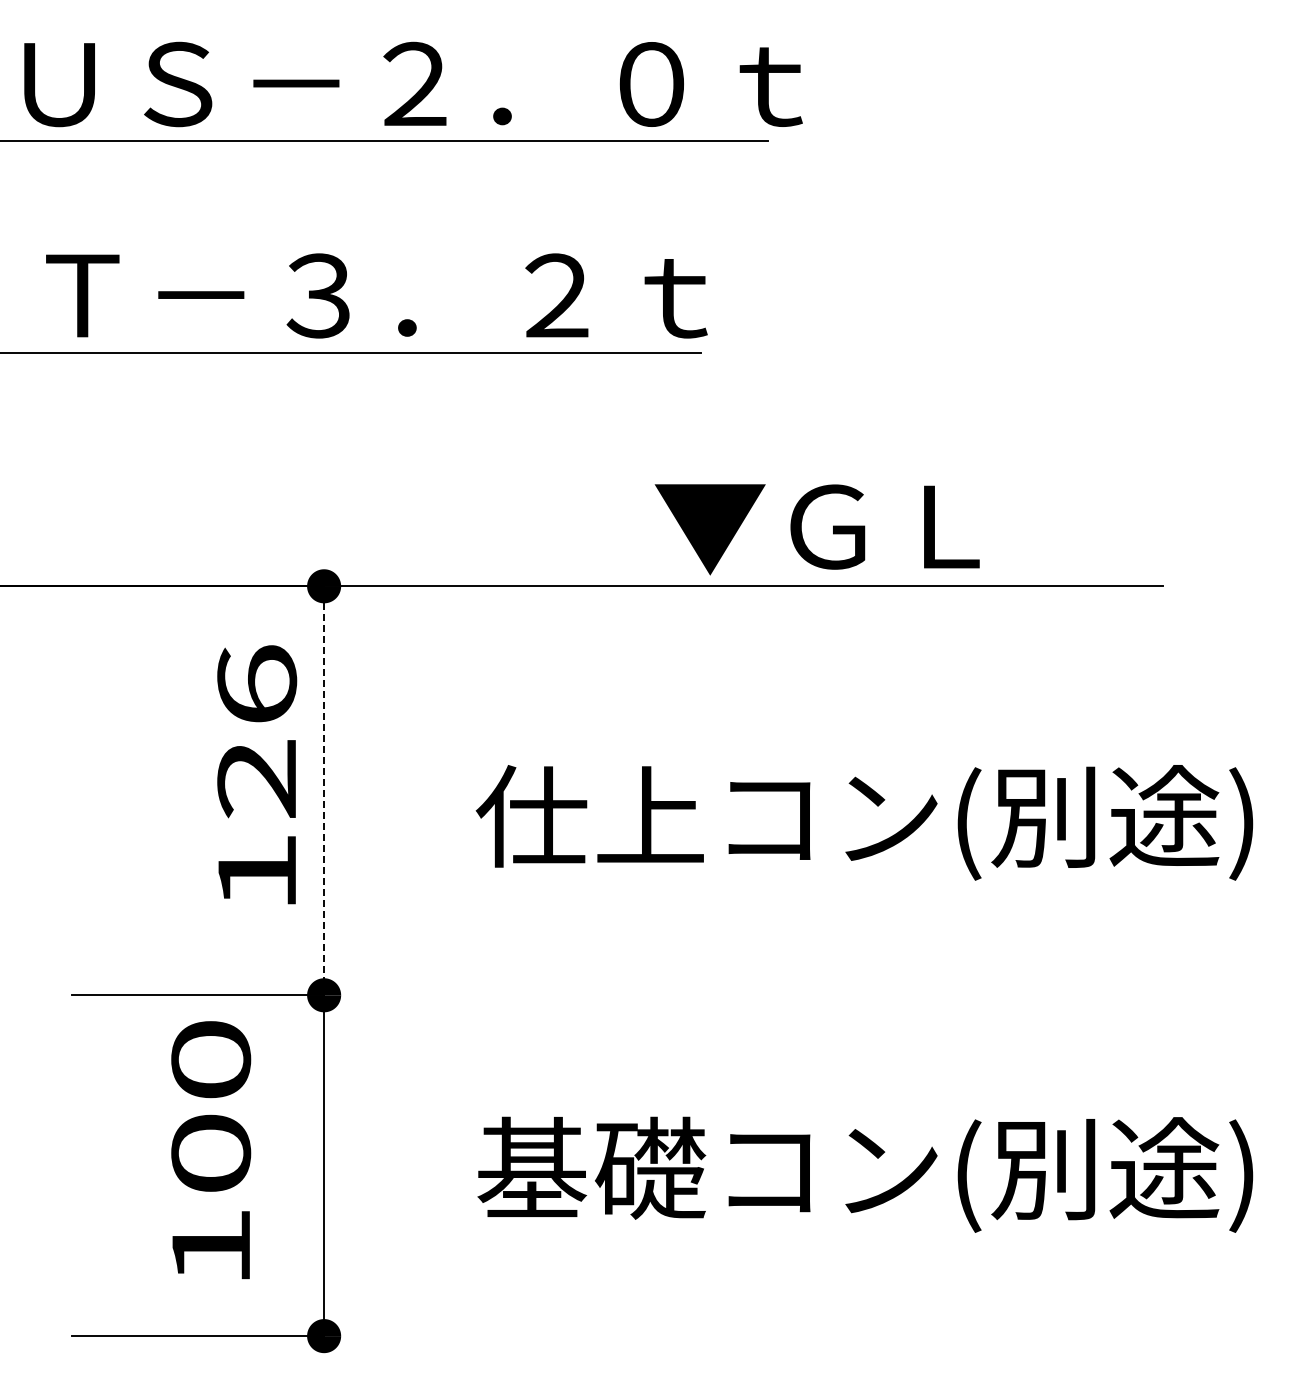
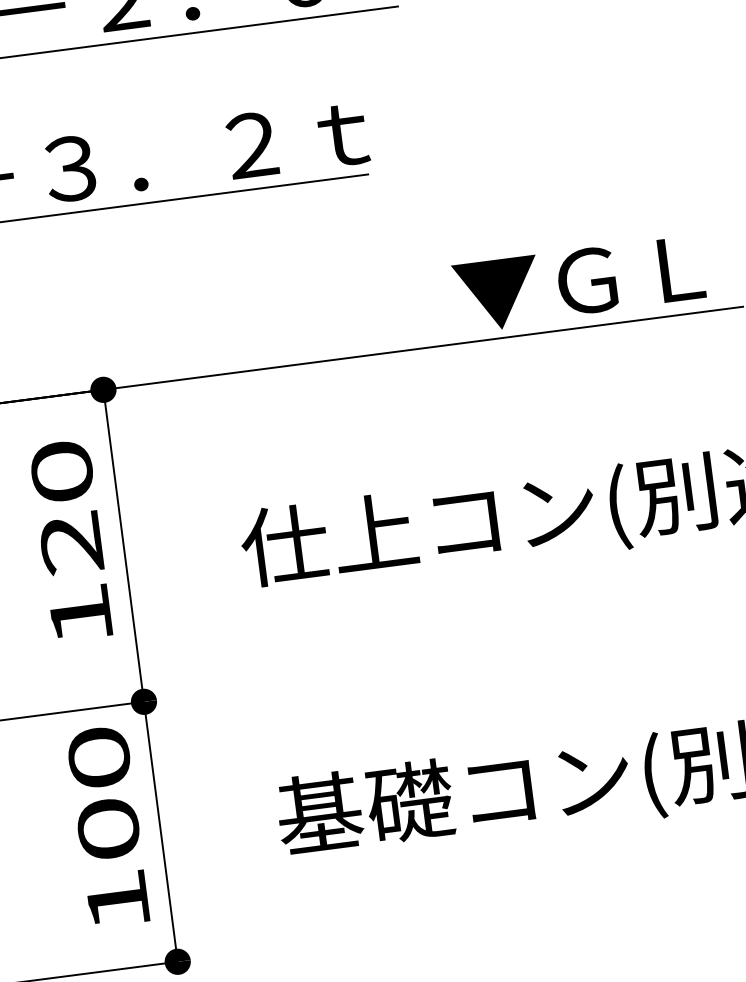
text: (816, 529) -> (578, 284), moved
text: (257, 684) -> (62, 471), 126 -> 120
line: (324, 790) -> (123, 545), dashed -> solid
text: (211, 1150) -> (108, 826), moved

